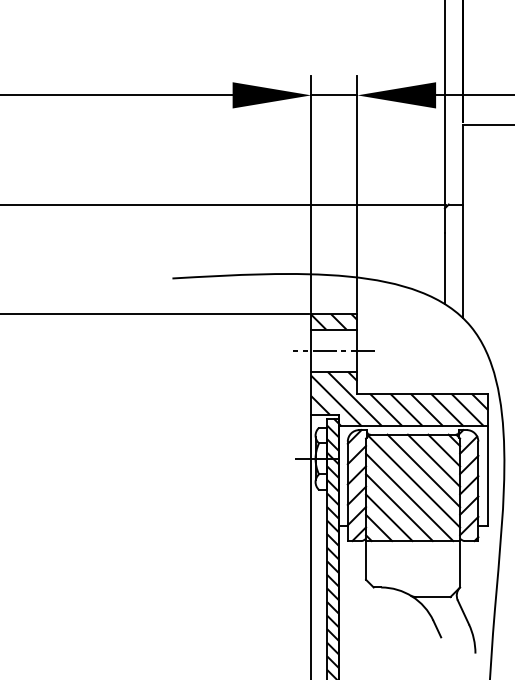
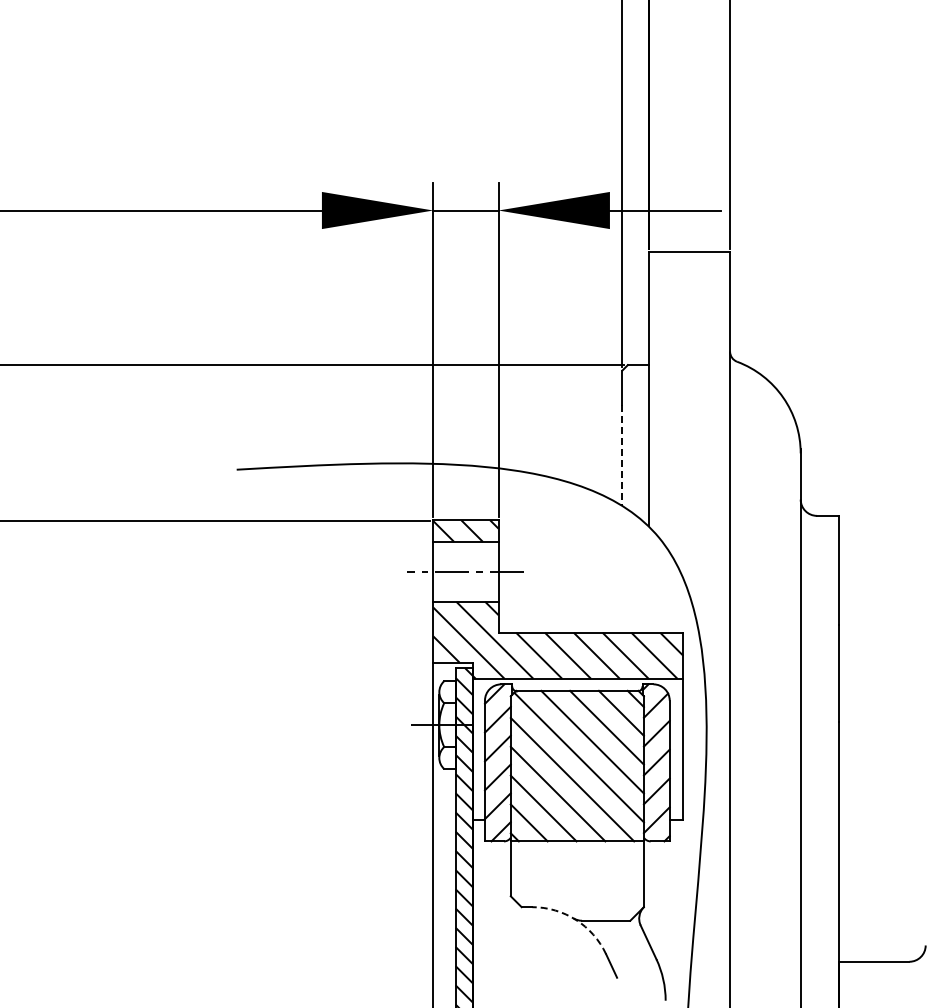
line: (444, 269) -> (622, 456), solid -> dashed
arc: (412, 596) -> (576, 919), solid -> dashed

